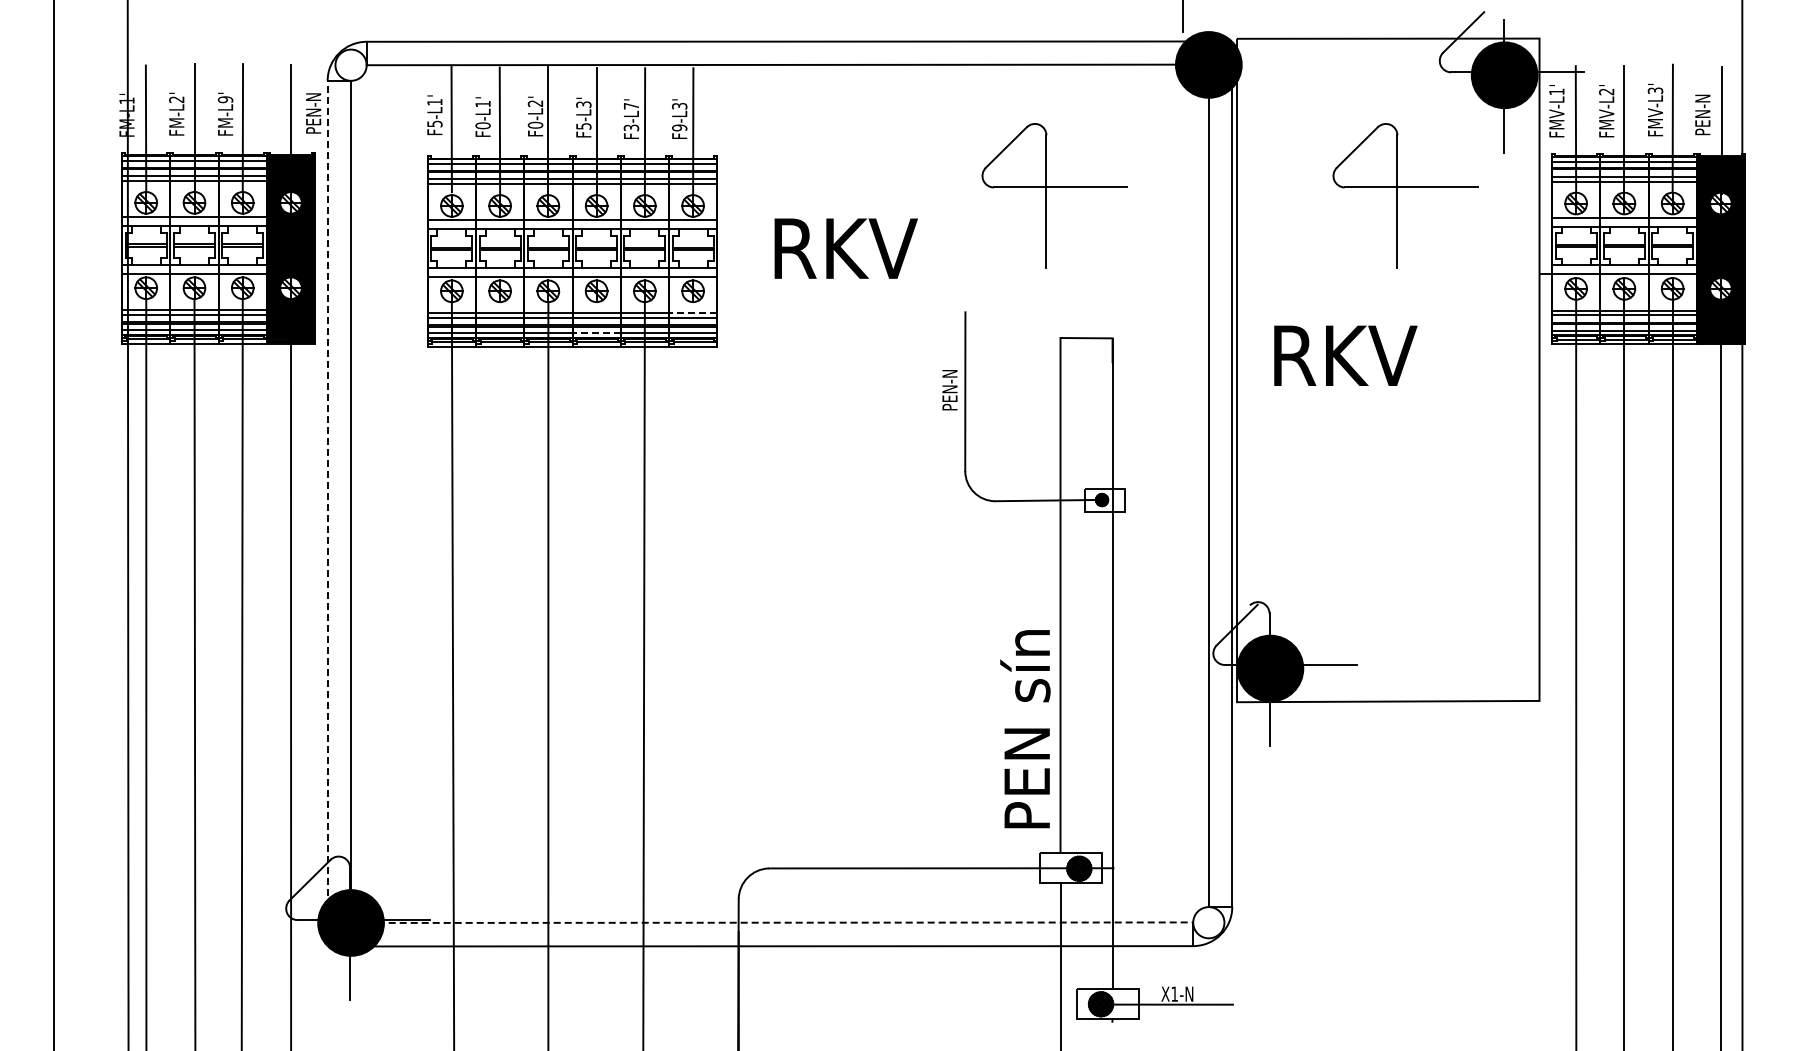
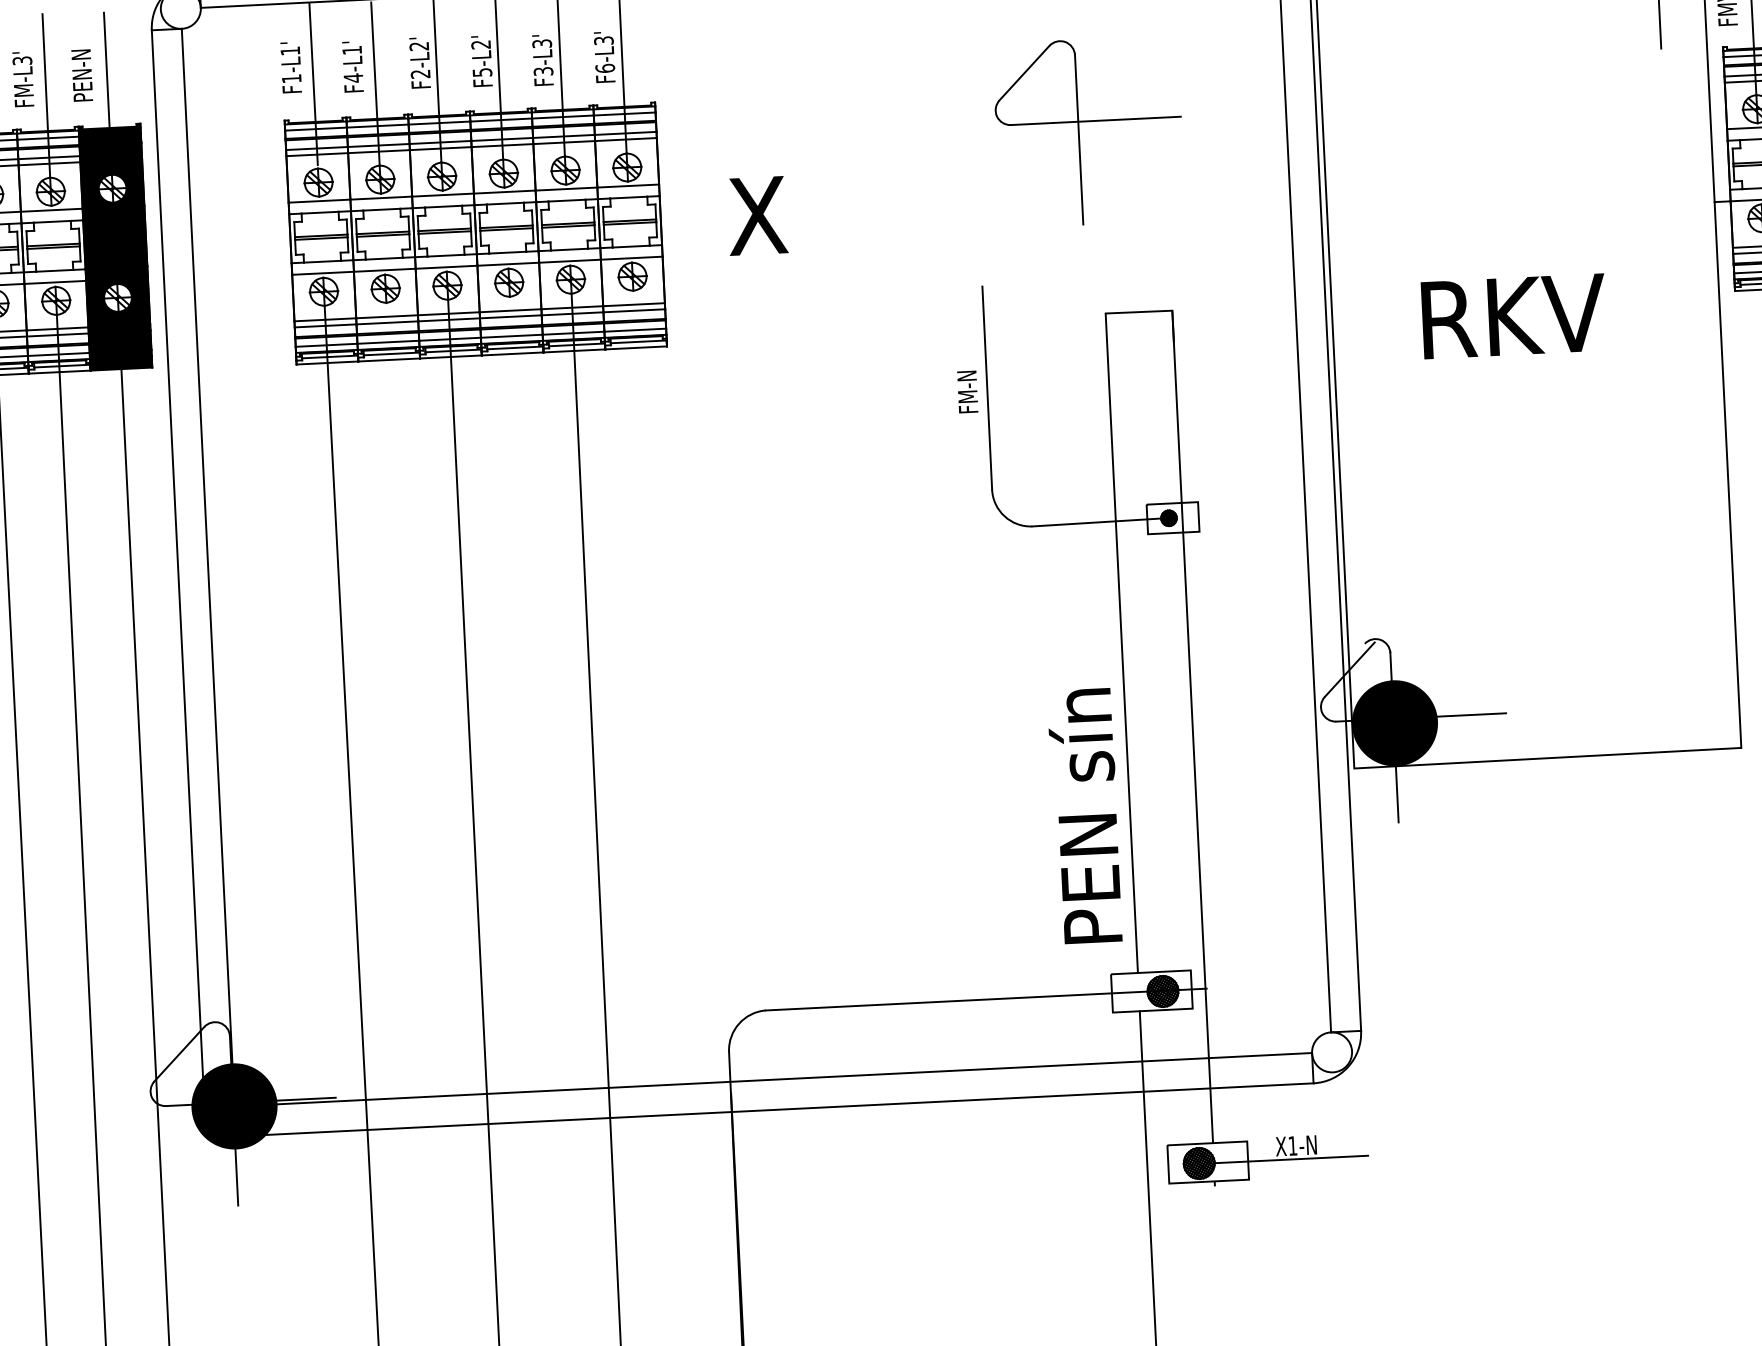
text: (225, 99) -> (22, 60), FM-L9' -> FM-L3'
text: (583, 104) -> (480, 44), F5-L3' -> F5-L2'
text: (631, 106) -> (542, 44), F3-L7' -> F3-L3'
text: (313, 113) -> (82, 75), moved
text: (434, 123) -> (291, 78), F5-L1' -> F1-L1'
text: (535, 124) -> (420, 73), F0-L2' -> F2-L2'
text: (482, 125) -> (352, 77), F0-L1' -> F4-L1'
text: (679, 127) -> (604, 67), F9-L3' -> F6-L3'
part: (1405, 187) -> (1537, 99), removed
text: (843, 248) -> (822, 212), RKV -> X
line: (692, 313) -> (633, 305), dashed -> solid
line: (596, 333) -> (511, 336), dashed -> solid
text: (1345, 355) -> (1513, 315), moved
text: (949, 389) -> (966, 386), PEN-N -> FM-N
line: (327, 493) -> (177, 558), dashed -> solid
line: (780, 922) -> (783, 1078), dashed -> solid

